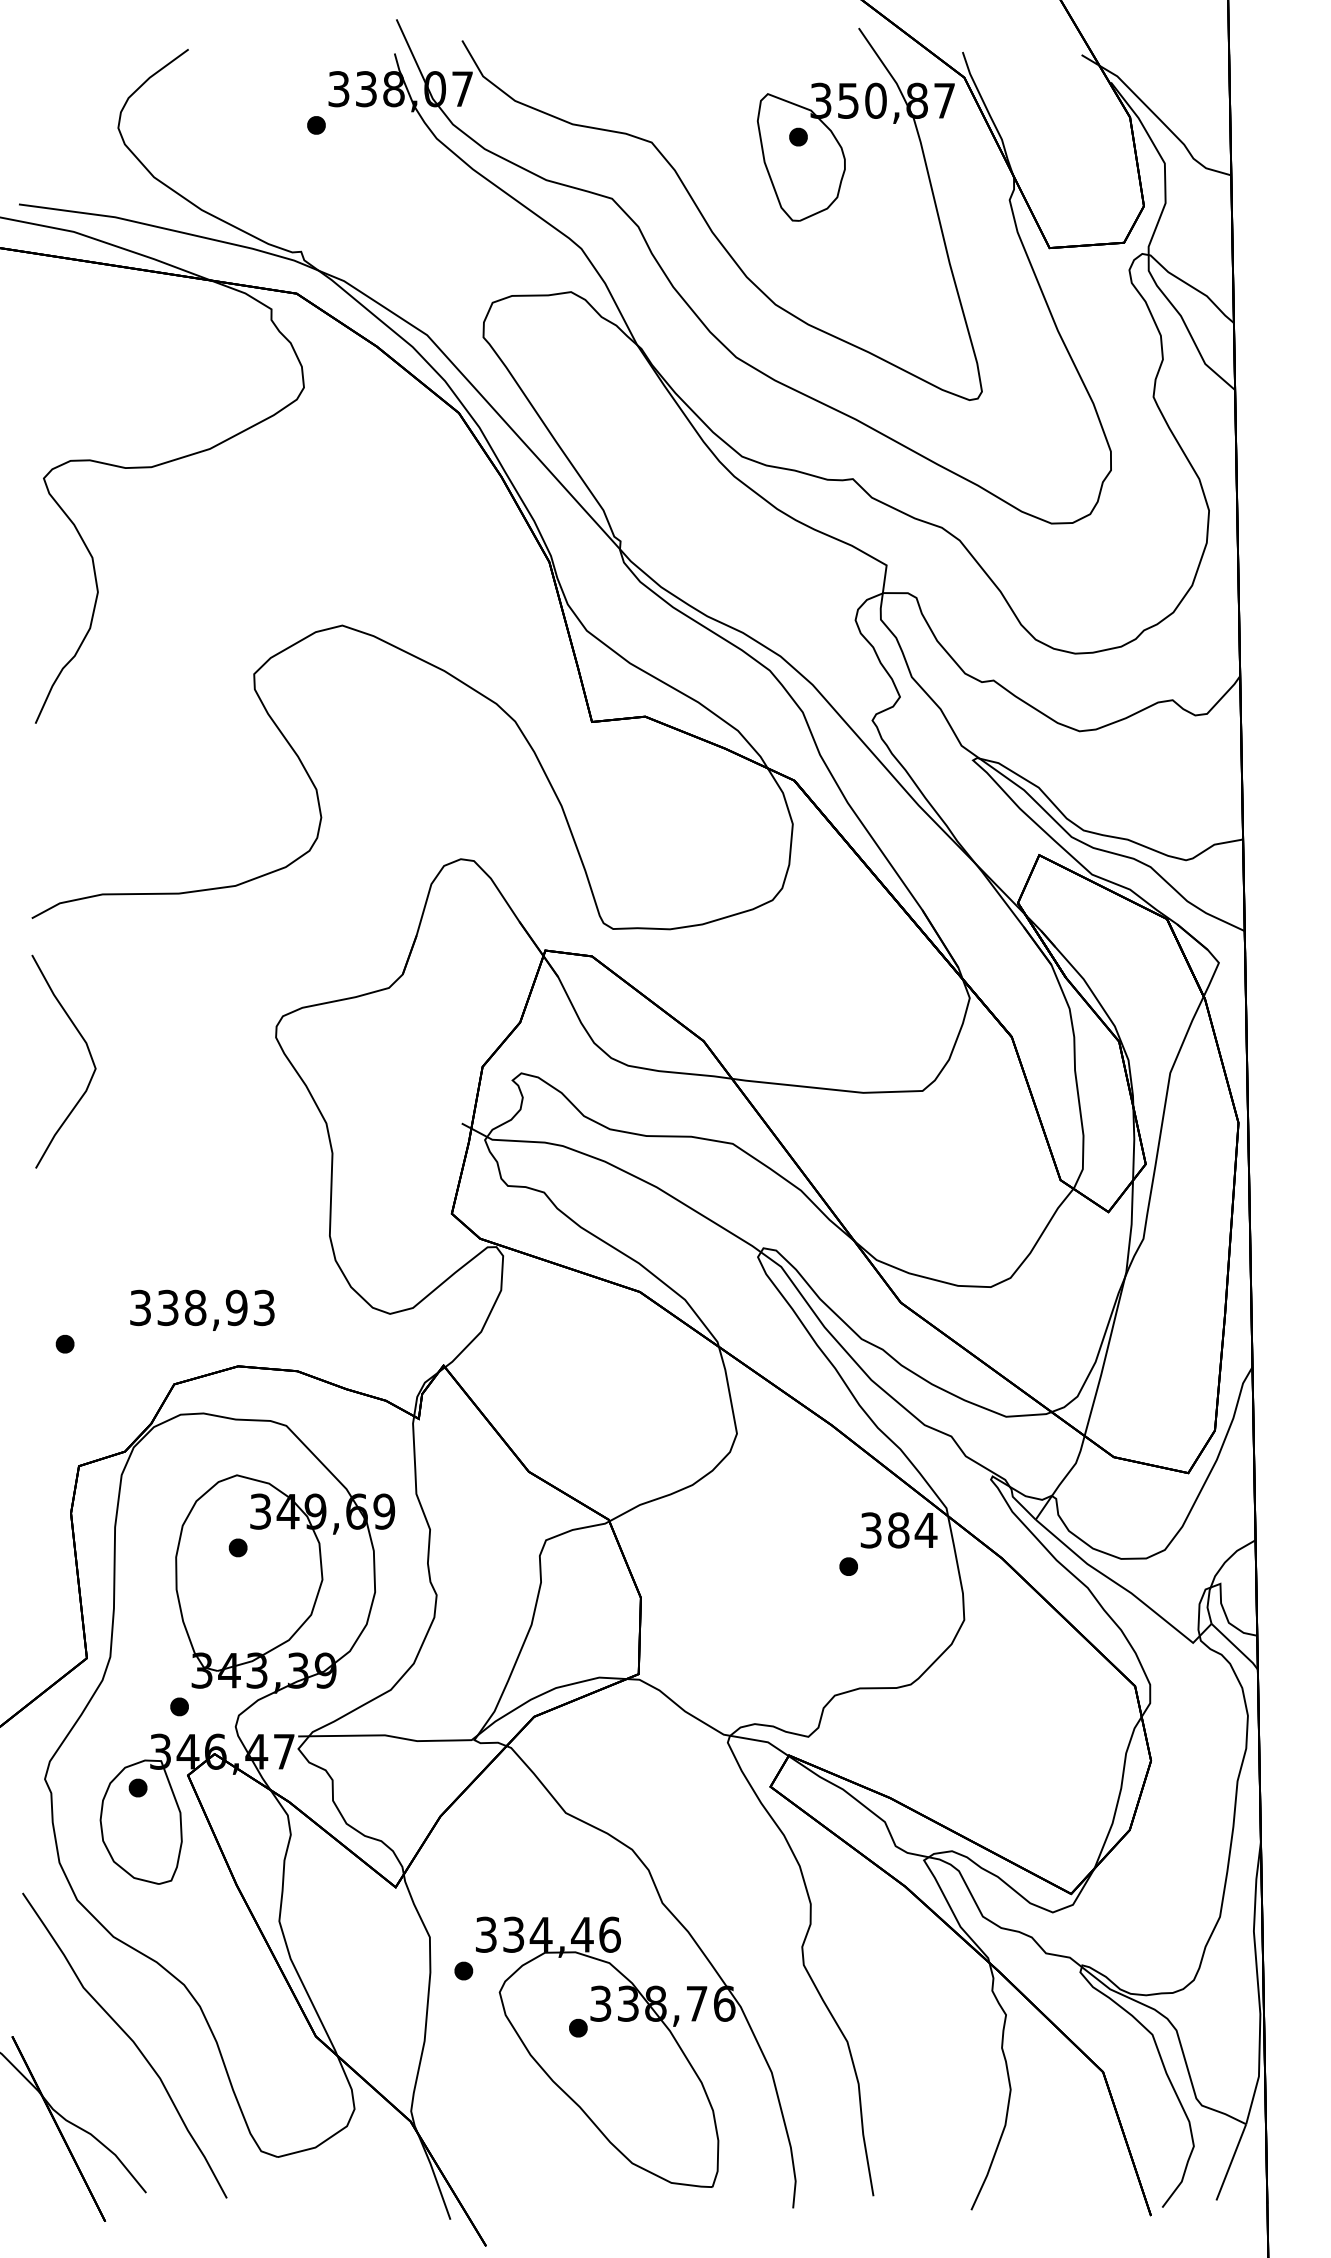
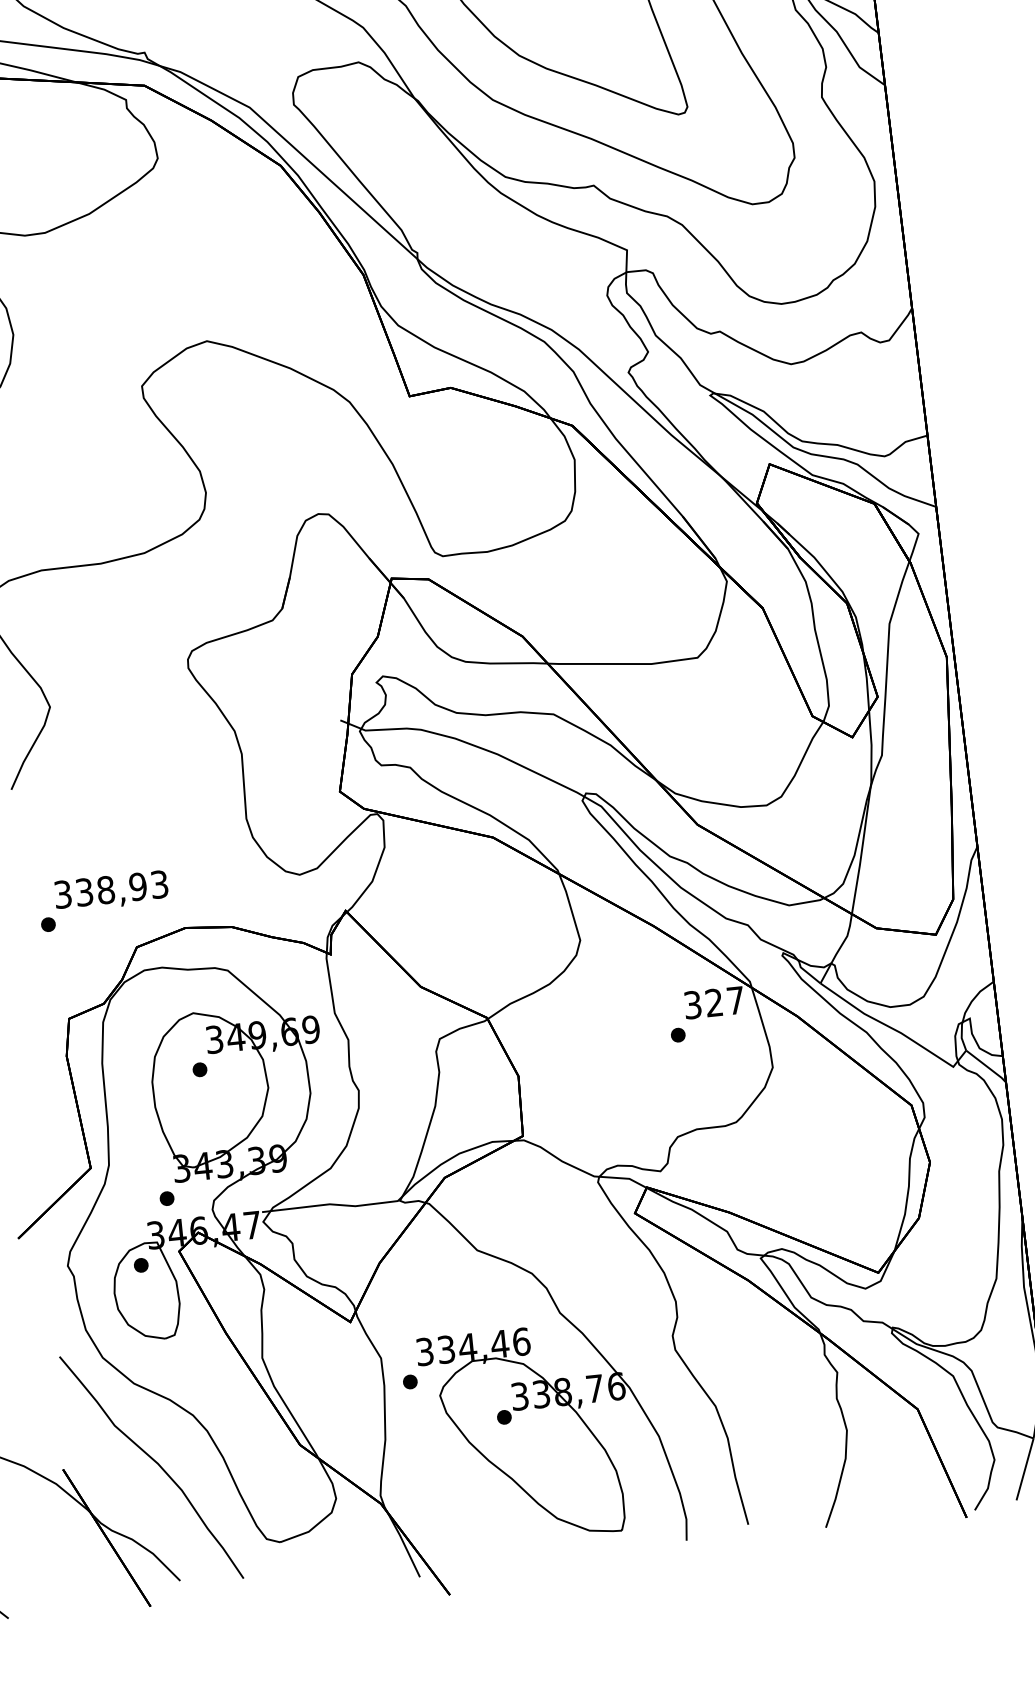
text: (202, 1309) -> (111, 890), moved
text: (912, 1530) -> (725, 1001), 384 -> 327

